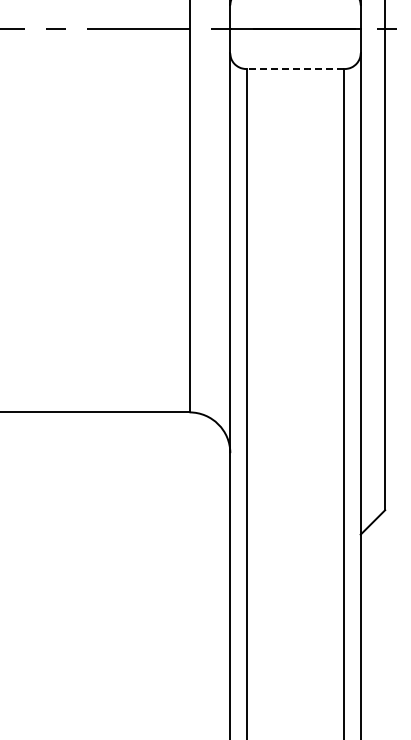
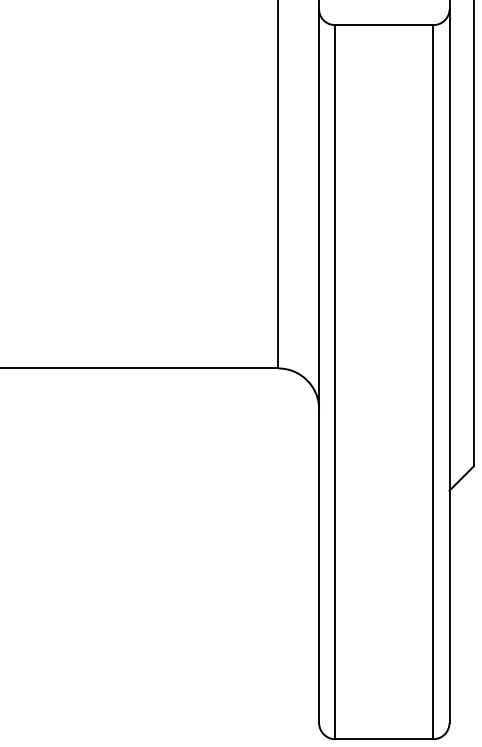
line: (295, 69) -> (384, 25), dashed -> solid

